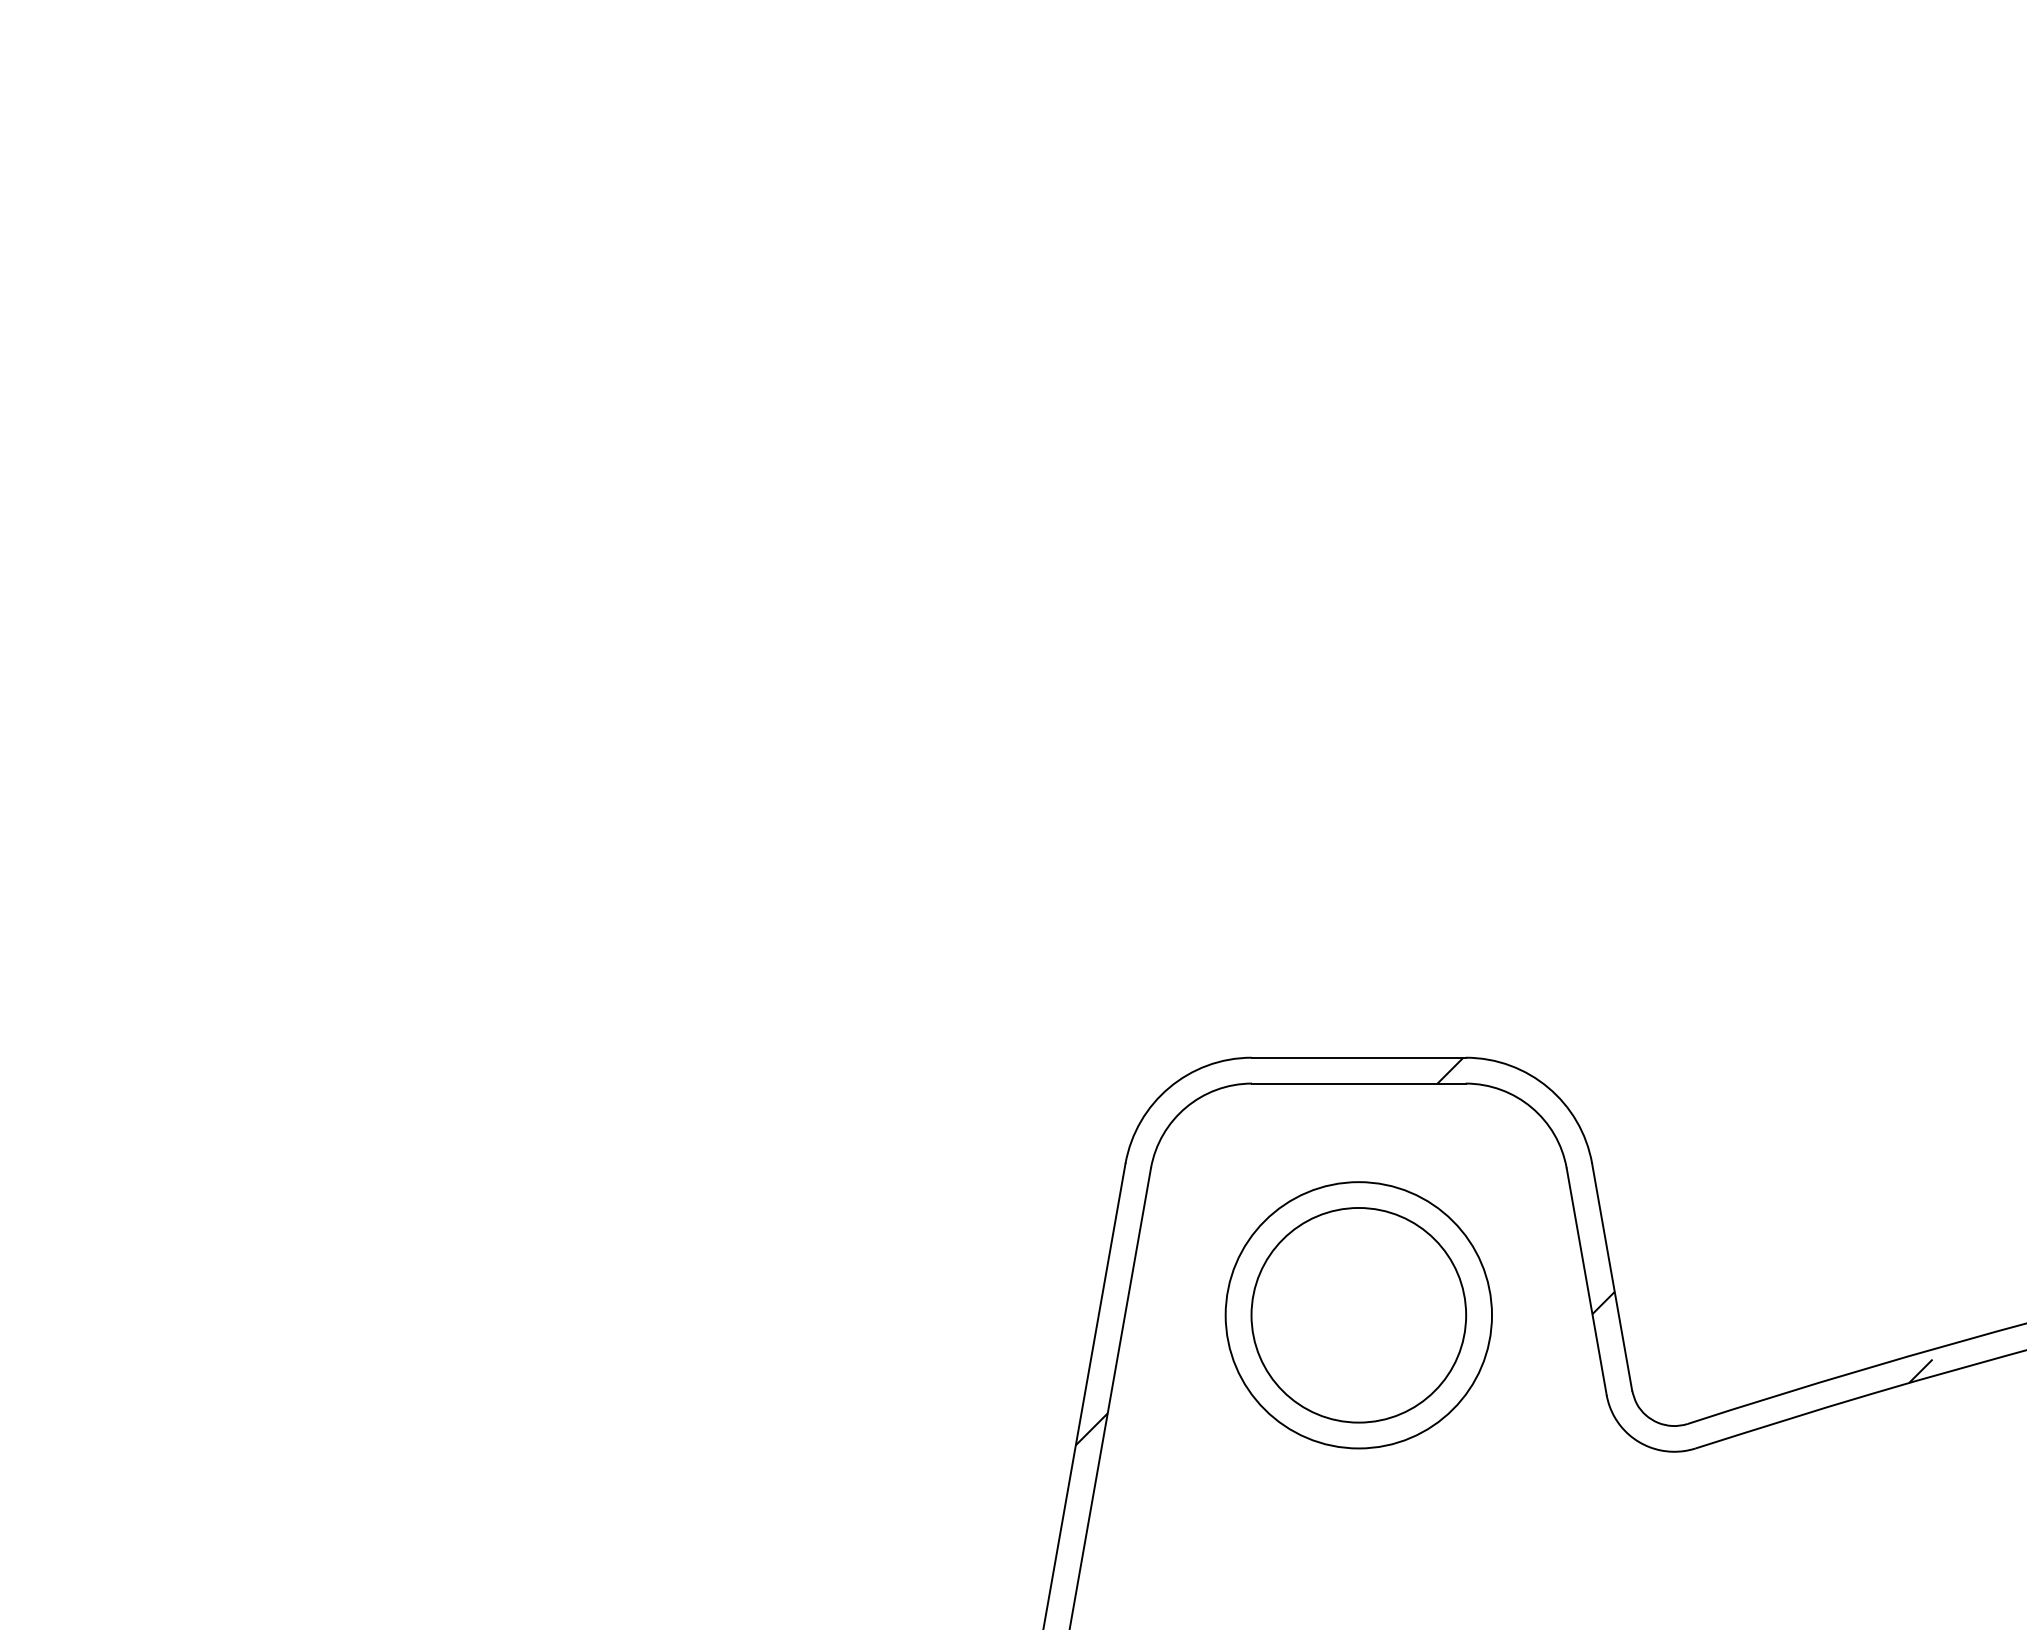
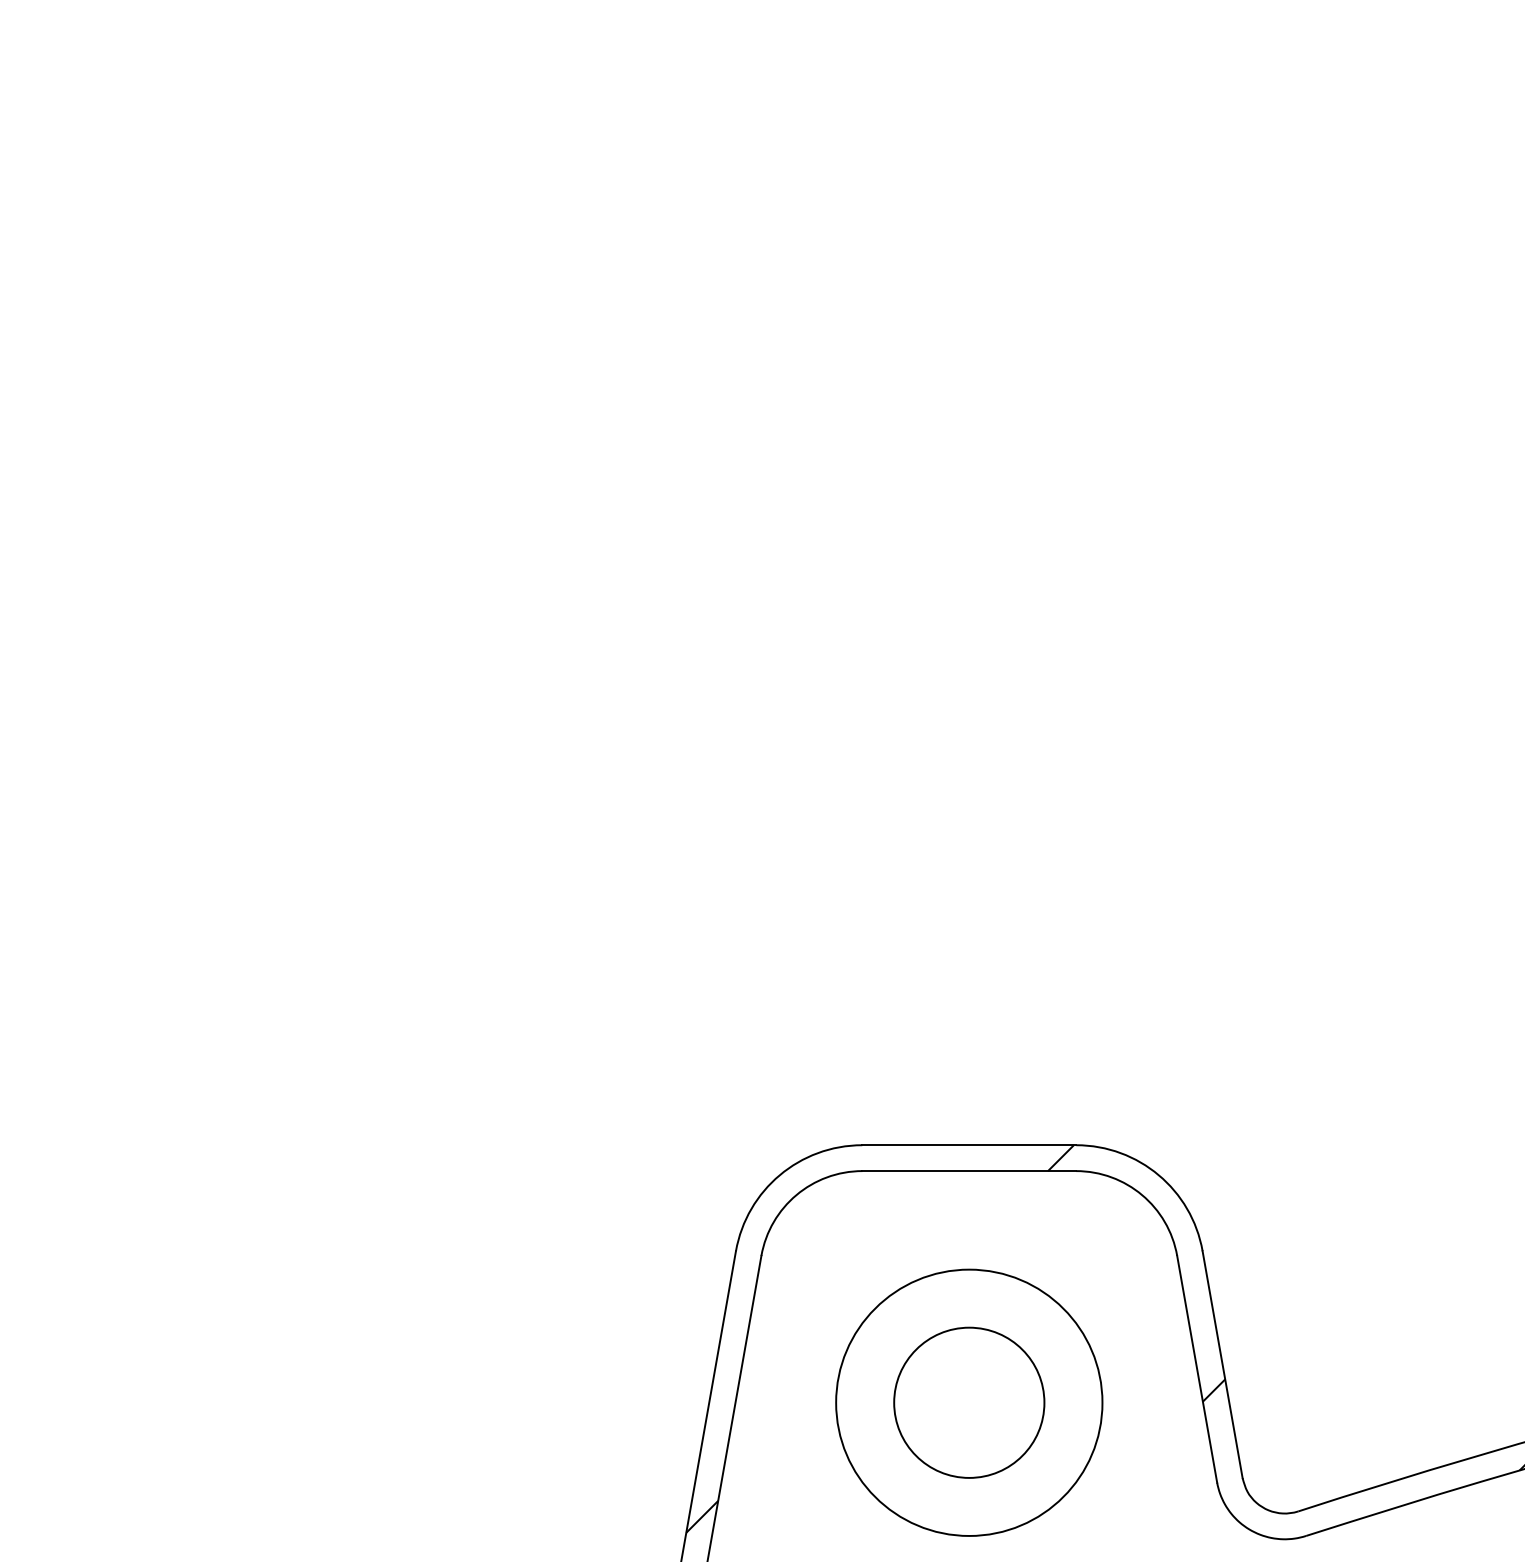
circle: (1358, 1314) -> (968, 1402), size x0.7

